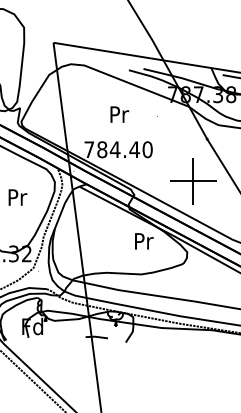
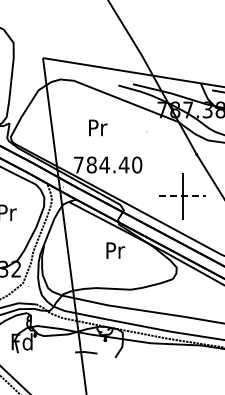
text: (119, 114) -> (97, 127), moved
line: (193, 181) -> (182, 196), solid -> dashed
text: (144, 241) -> (115, 250), moved

